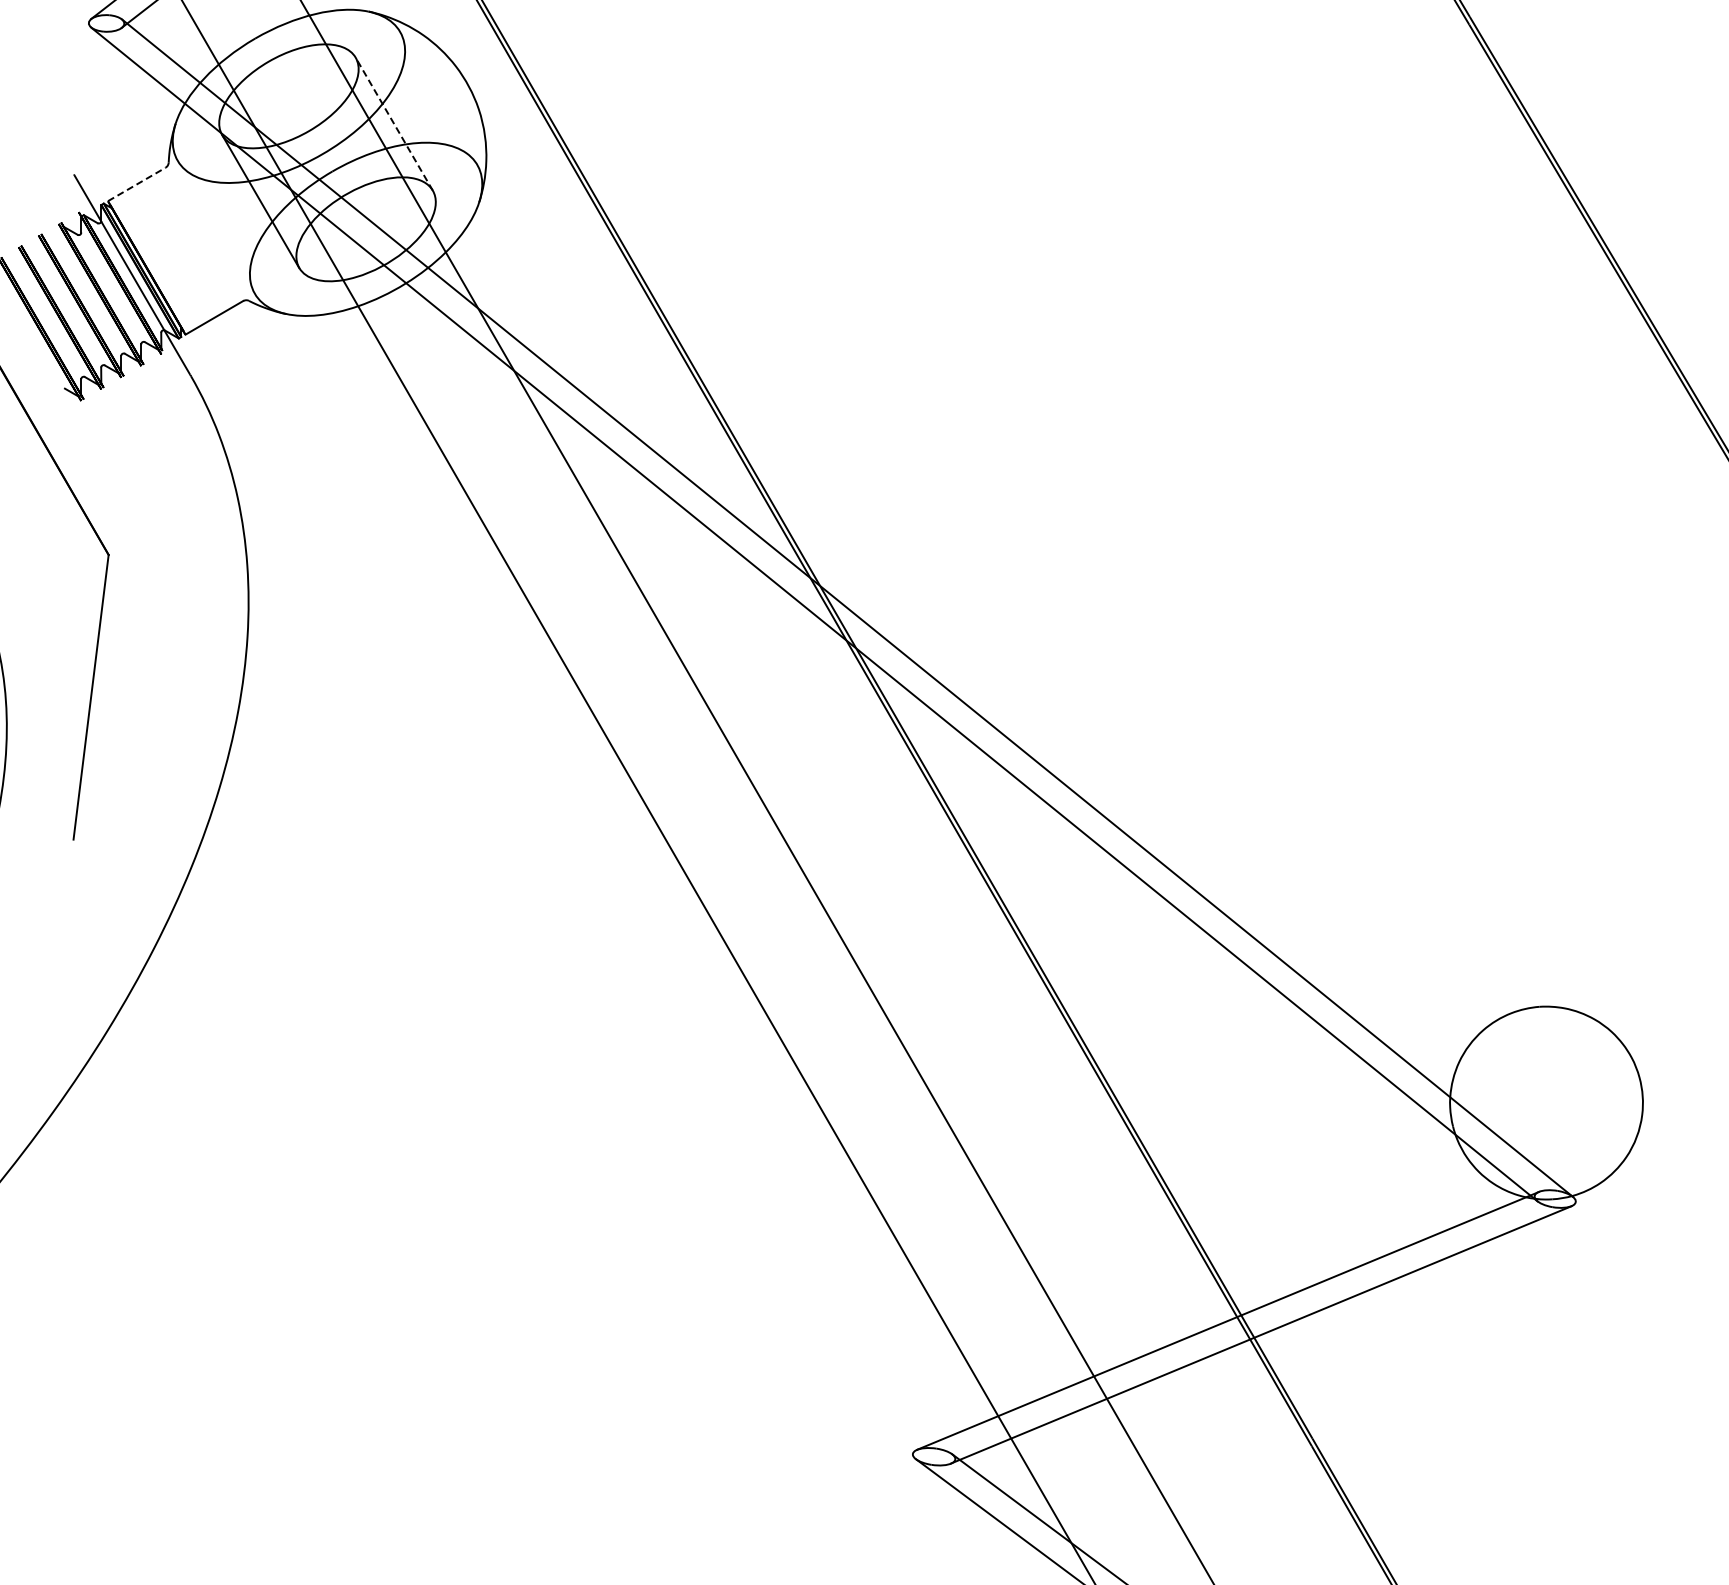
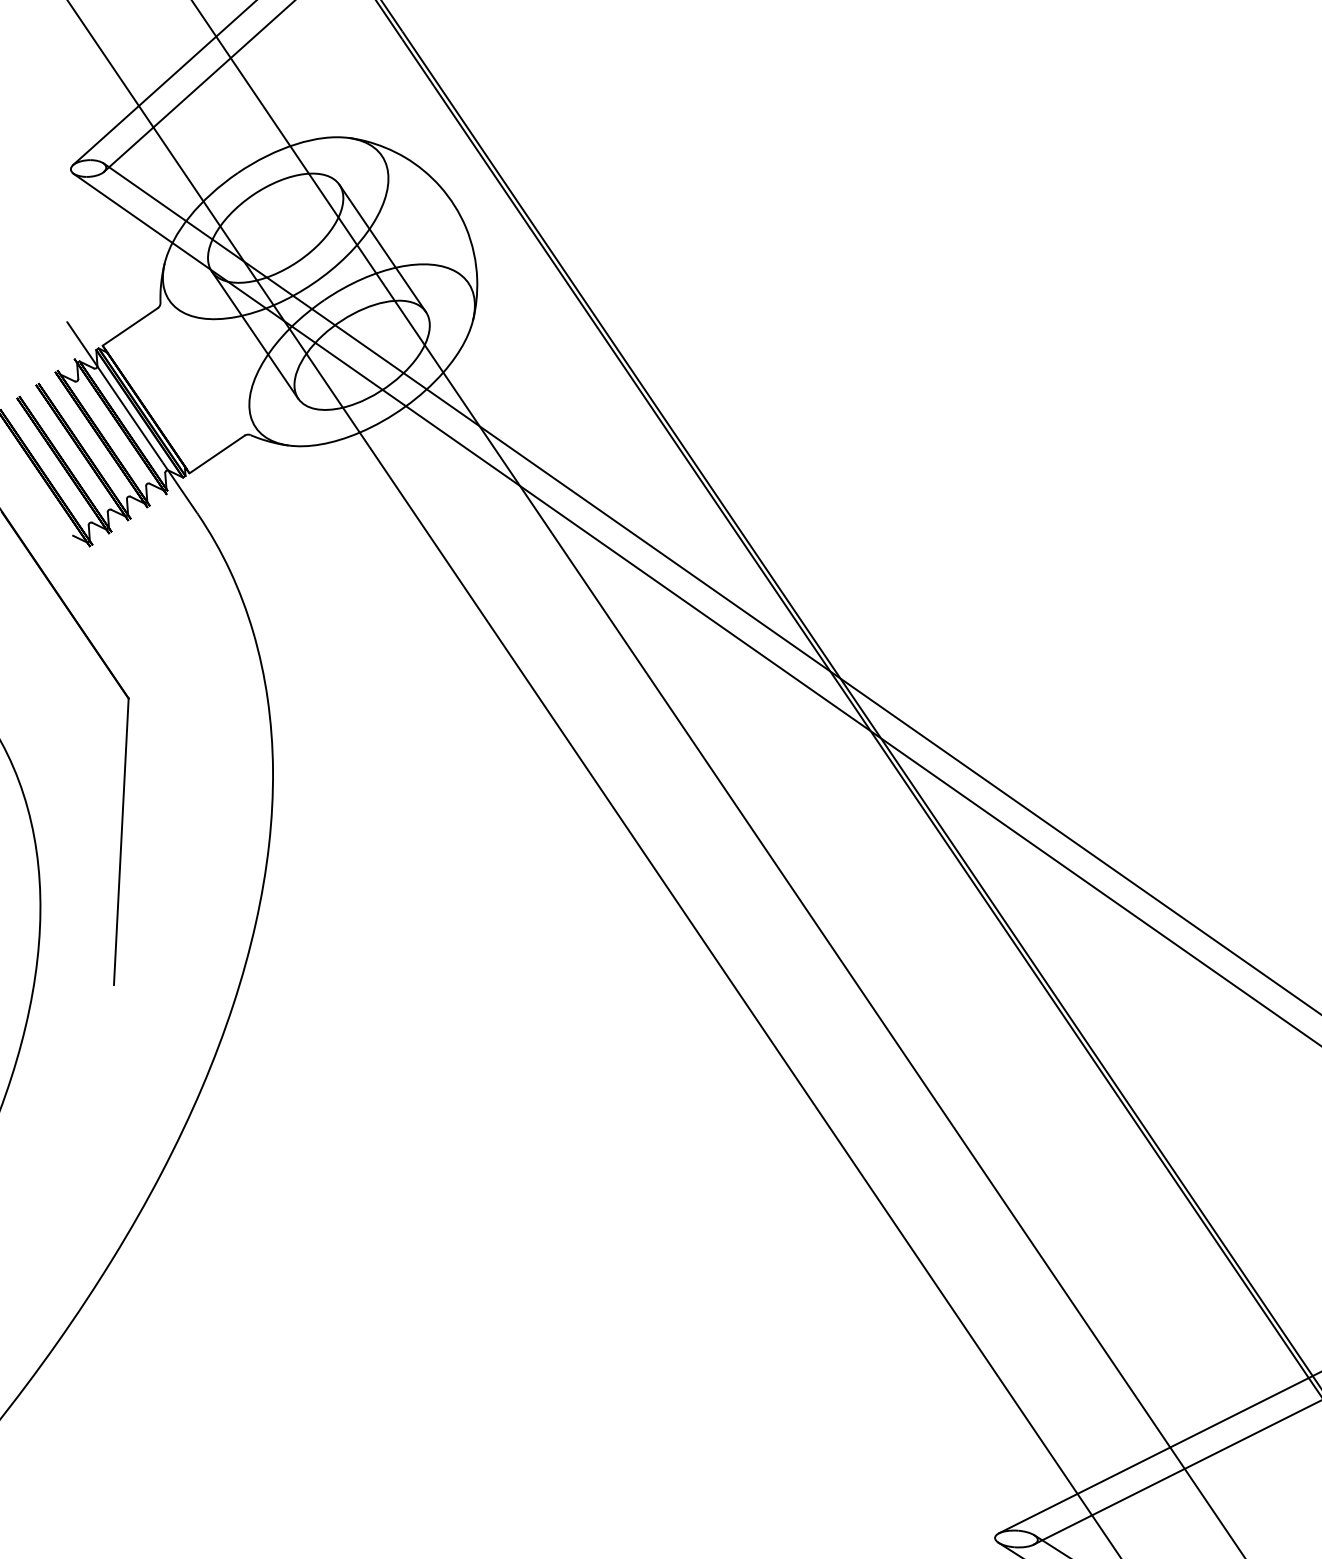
line: (394, 124) -> (382, 248), dashed -> solid
line: (137, 184) -> (130, 326), dashed -> solid

